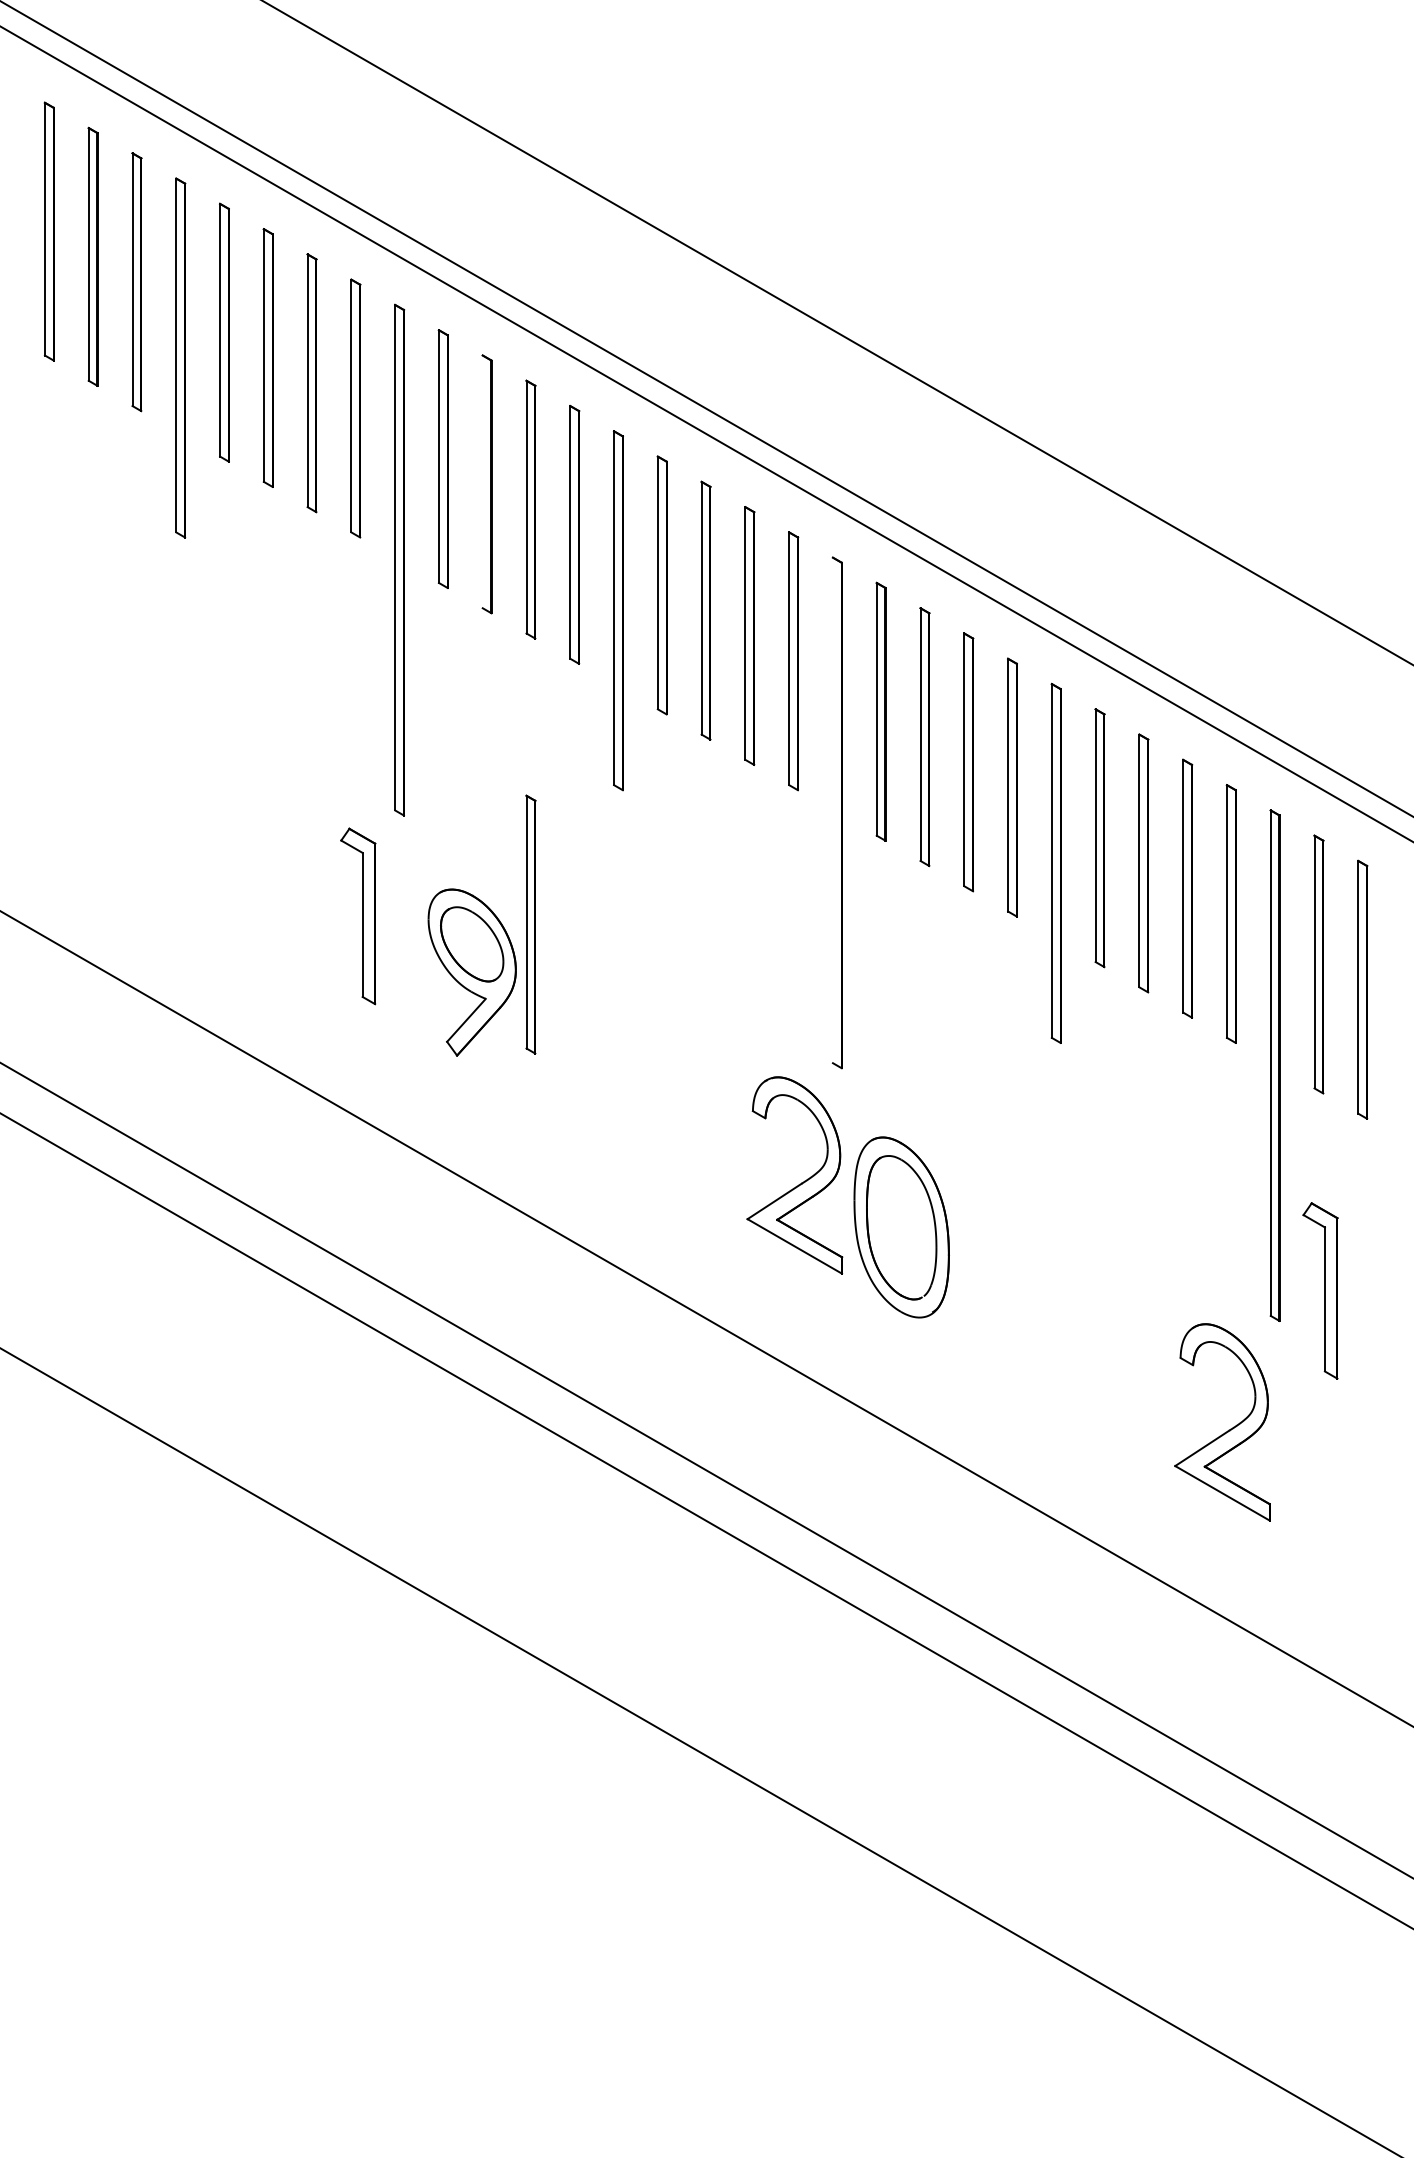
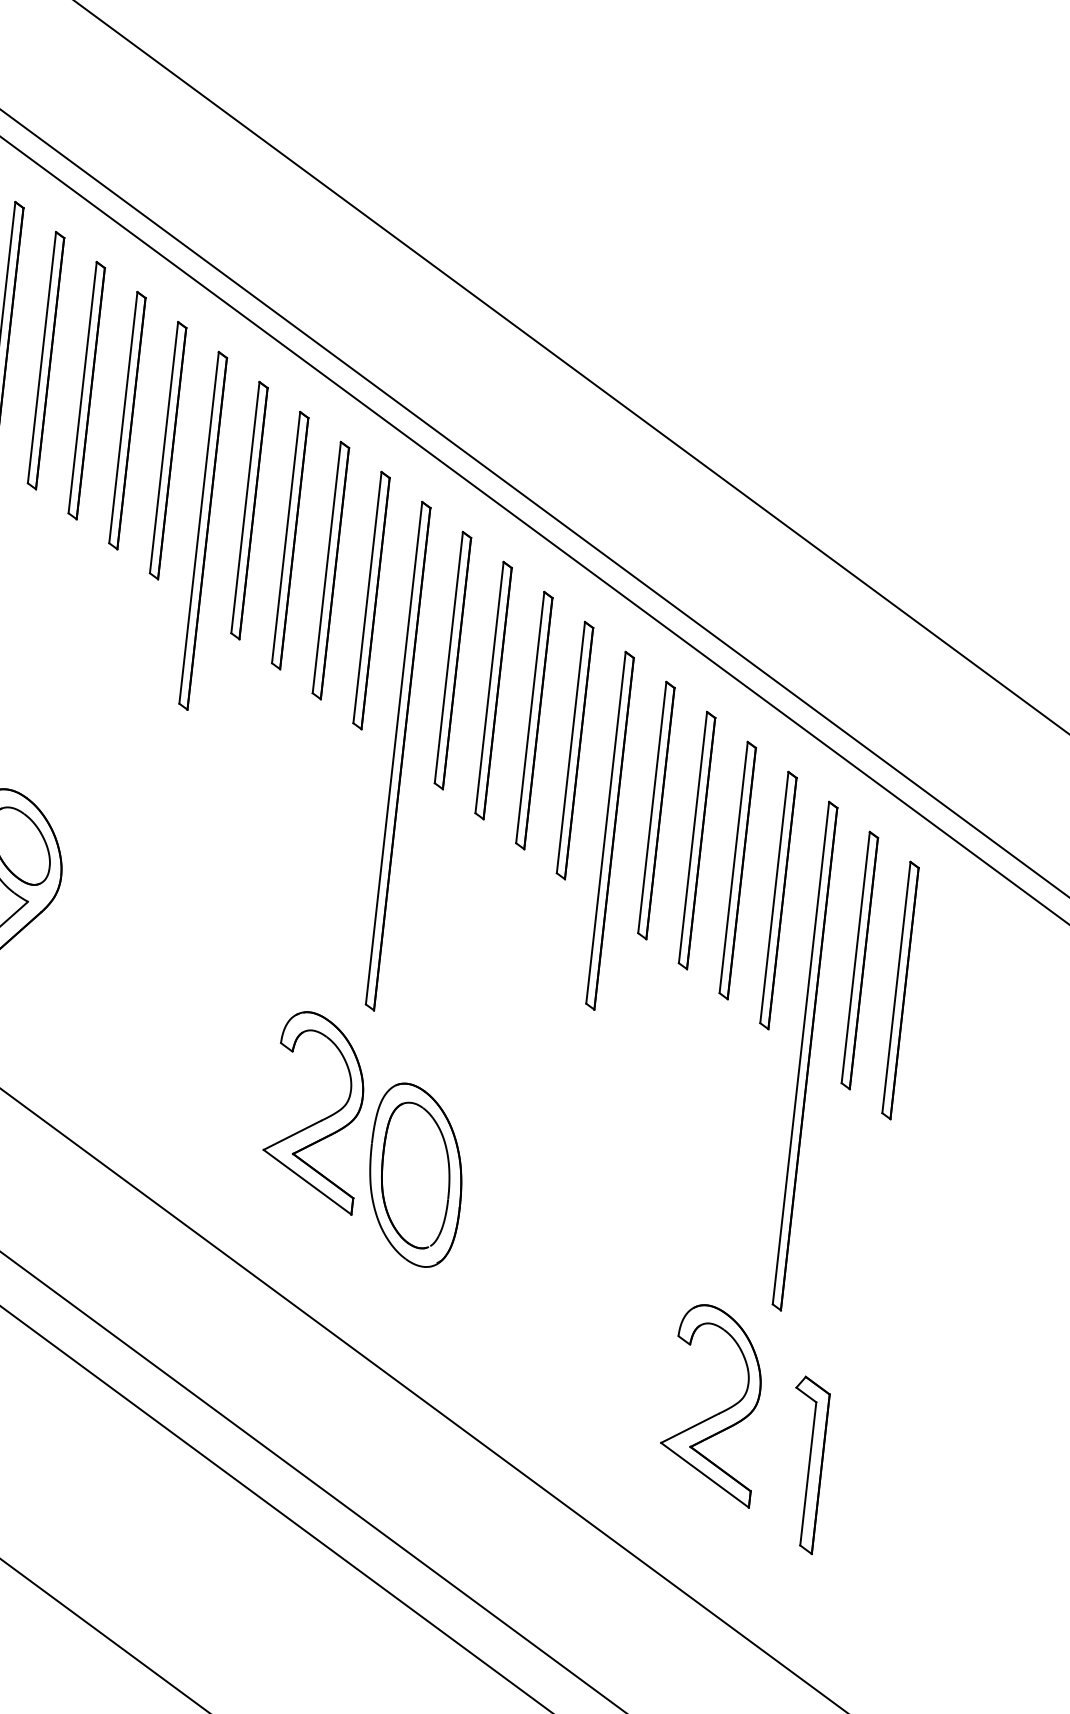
line: (482, 481) -> (82, 387), added
line: (832, 810) -> (393, 753), added
part: (530, 924) -> (80, 832), removed
part: (1320, 1290) -> (804, 1464), moved

